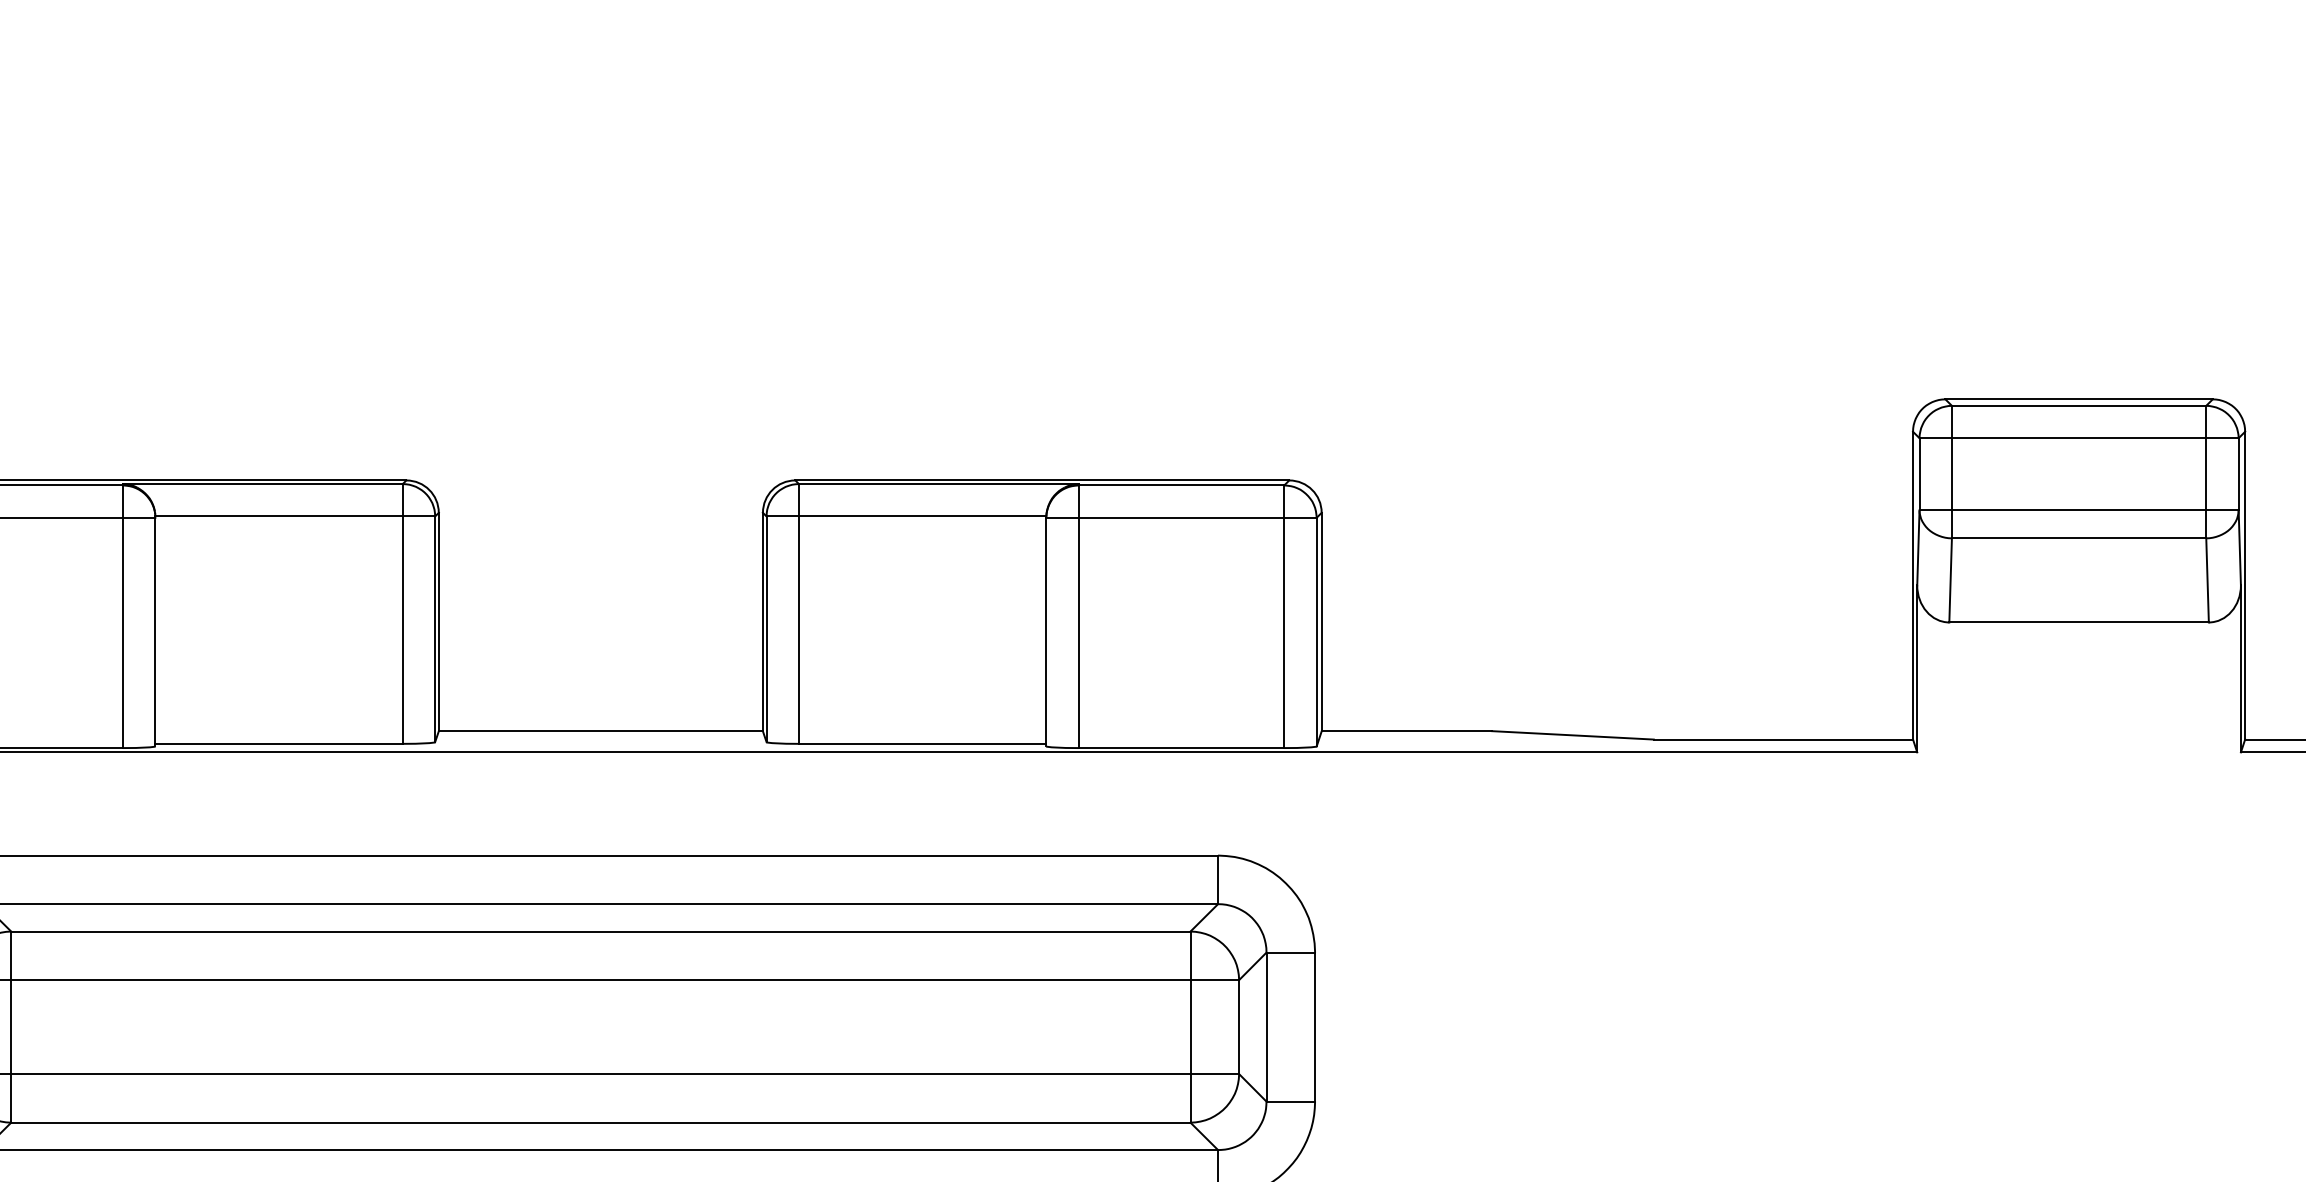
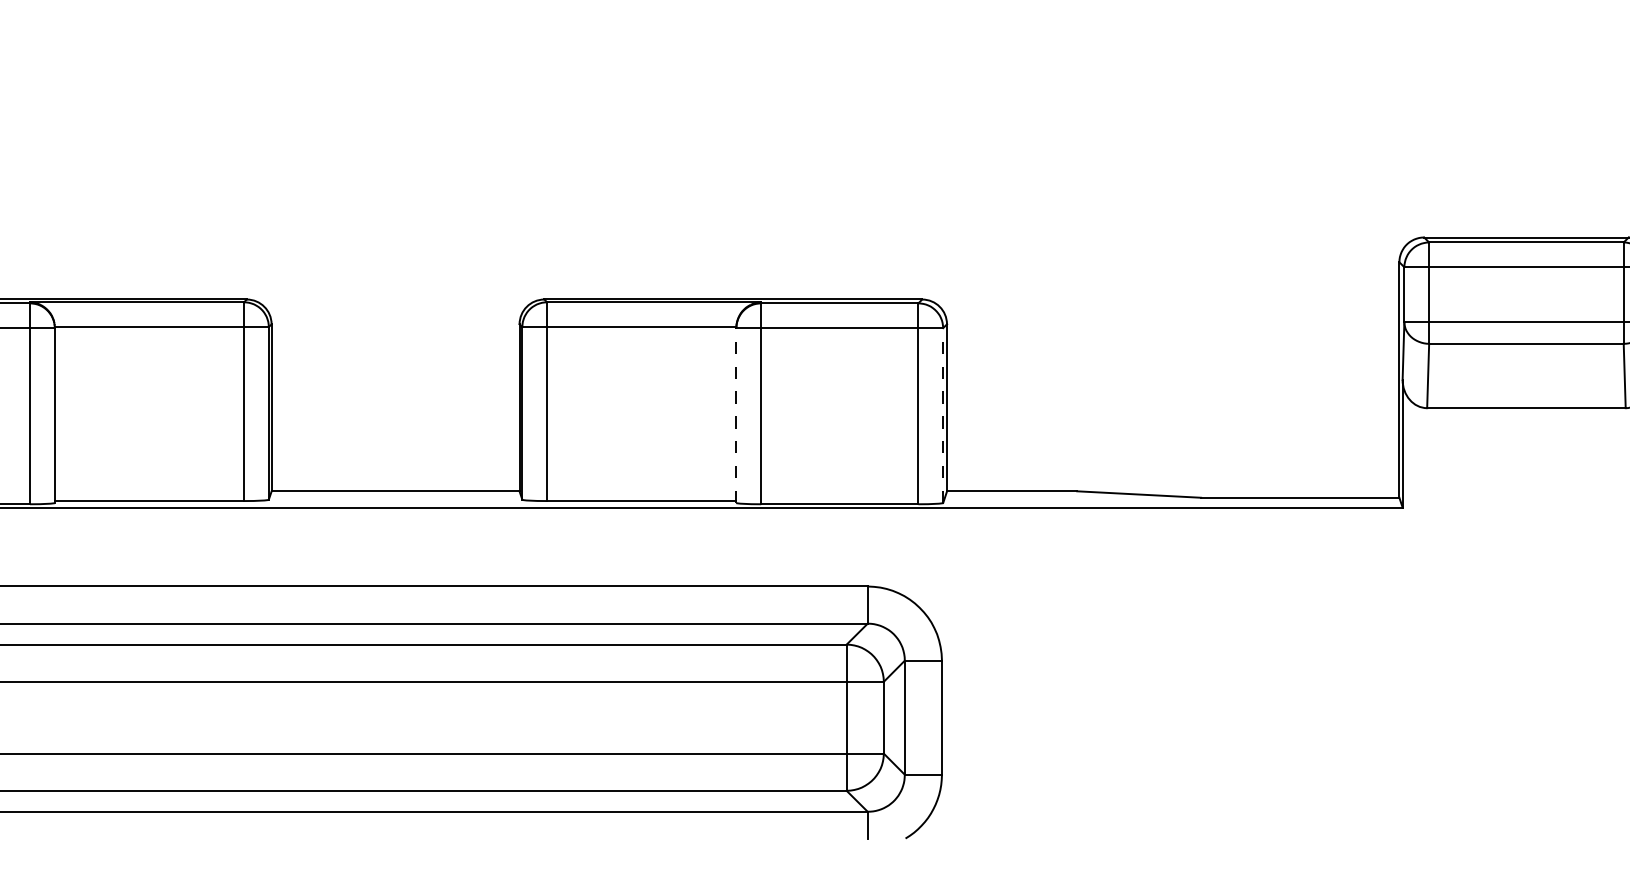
line: (1046, 631) -> (736, 415), solid -> dashed
line: (1316, 631) -> (943, 415), solid -> dashed

